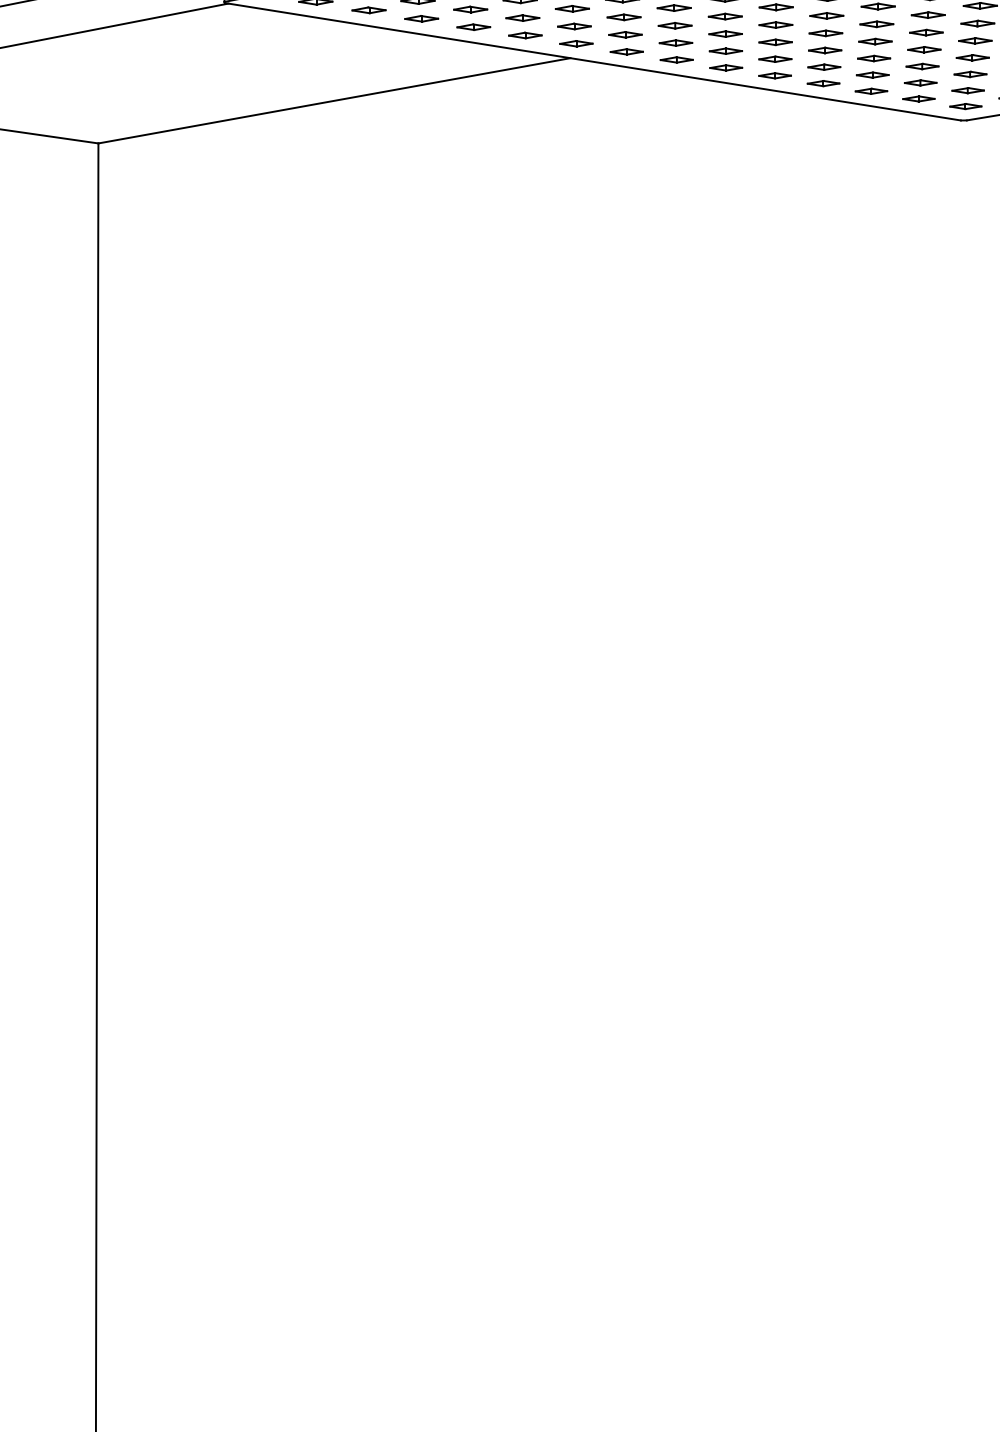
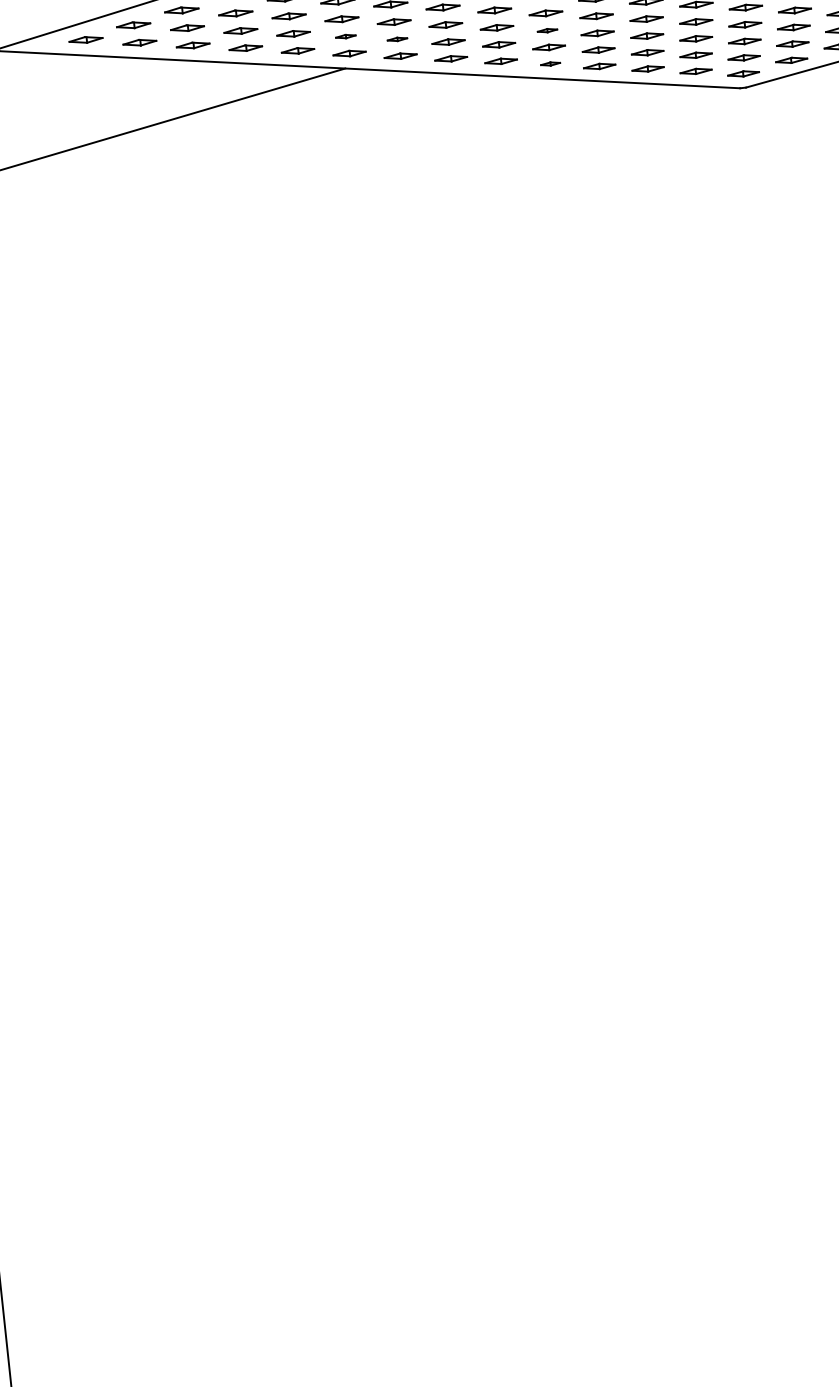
part: (574, 26) -> (345, 36), size x0.6
part: (625, 34) -> (397, 39), size x0.6
part: (775, 42) -> (547, 30), size x0.6
part: (774, 75) -> (550, 63), size x0.6

